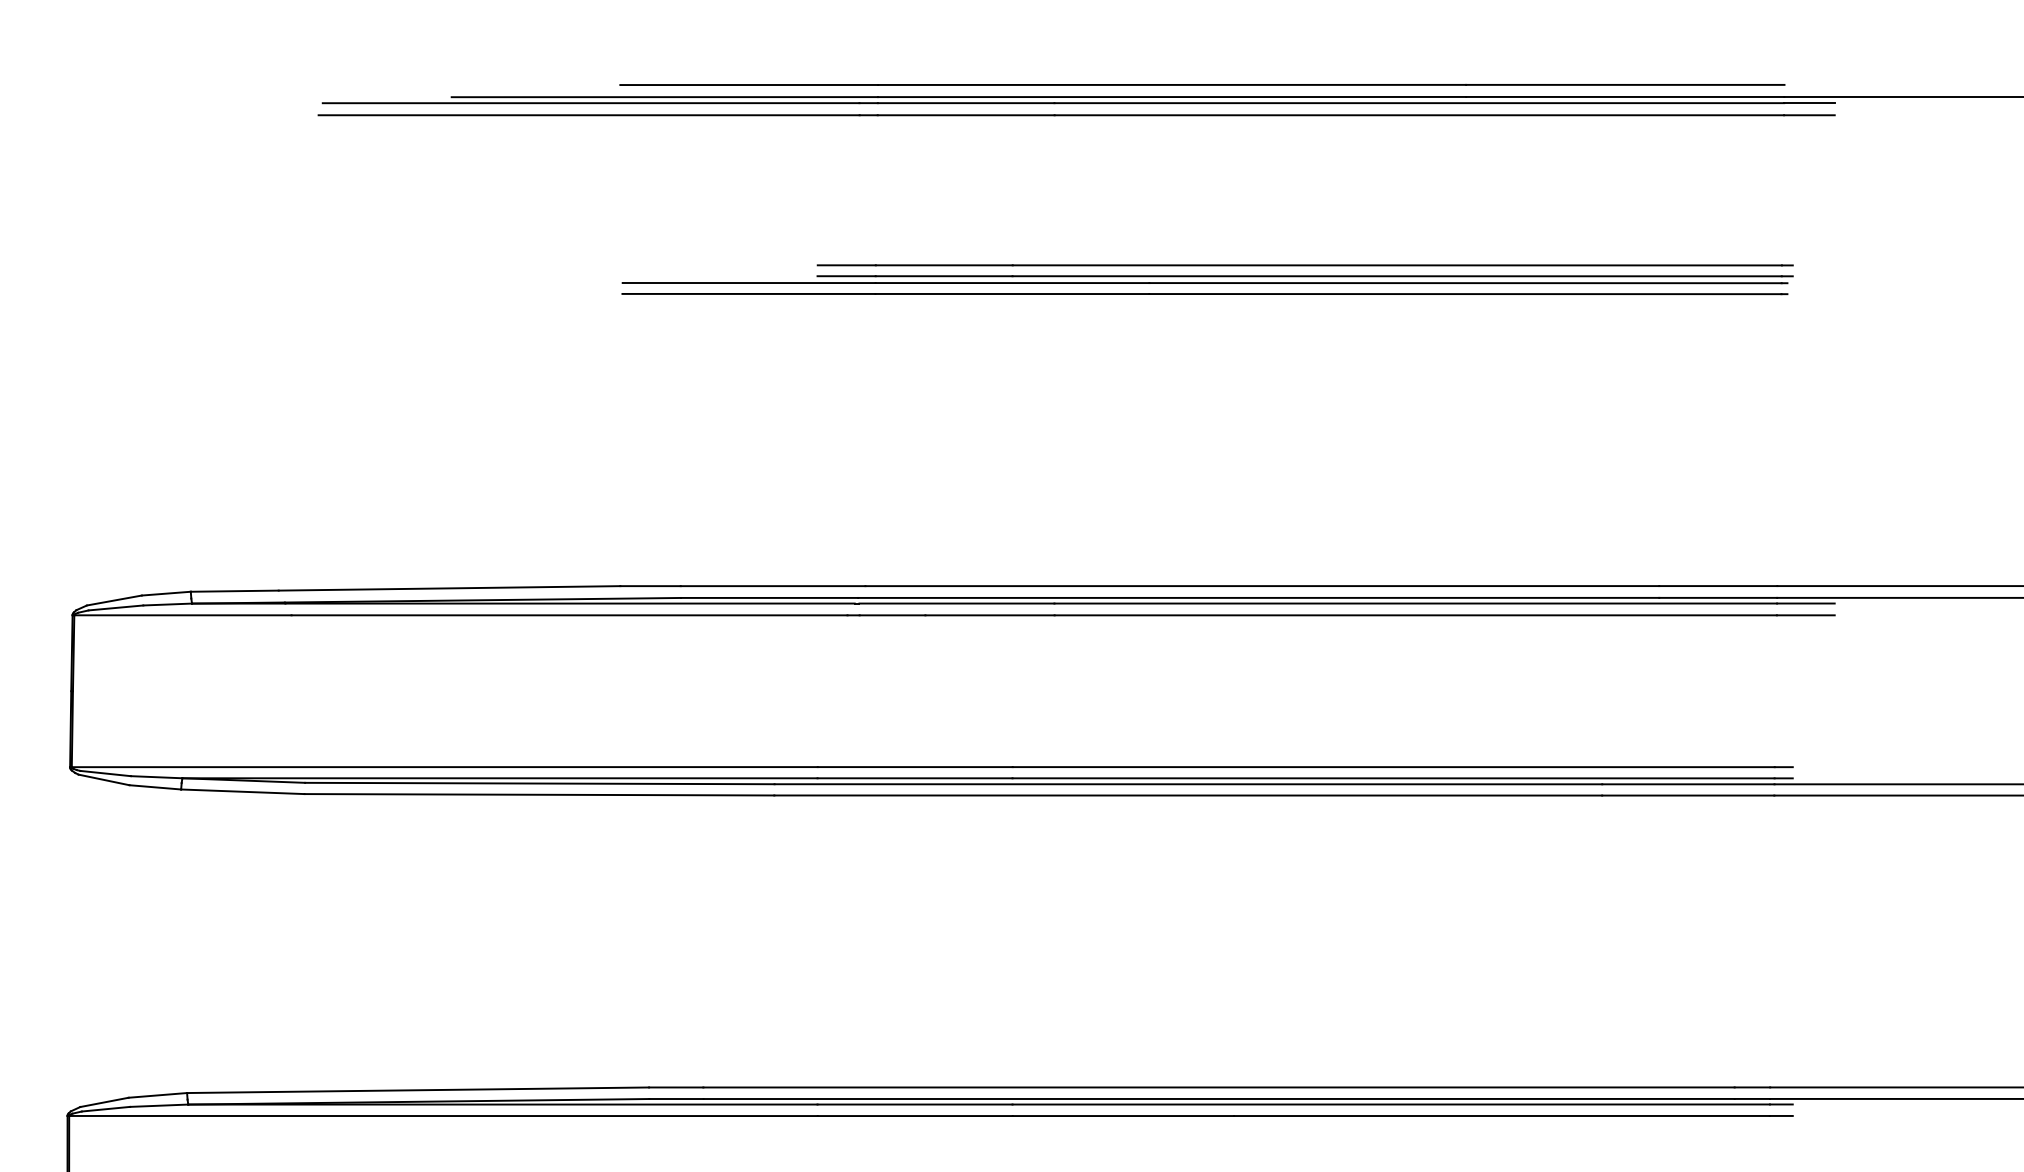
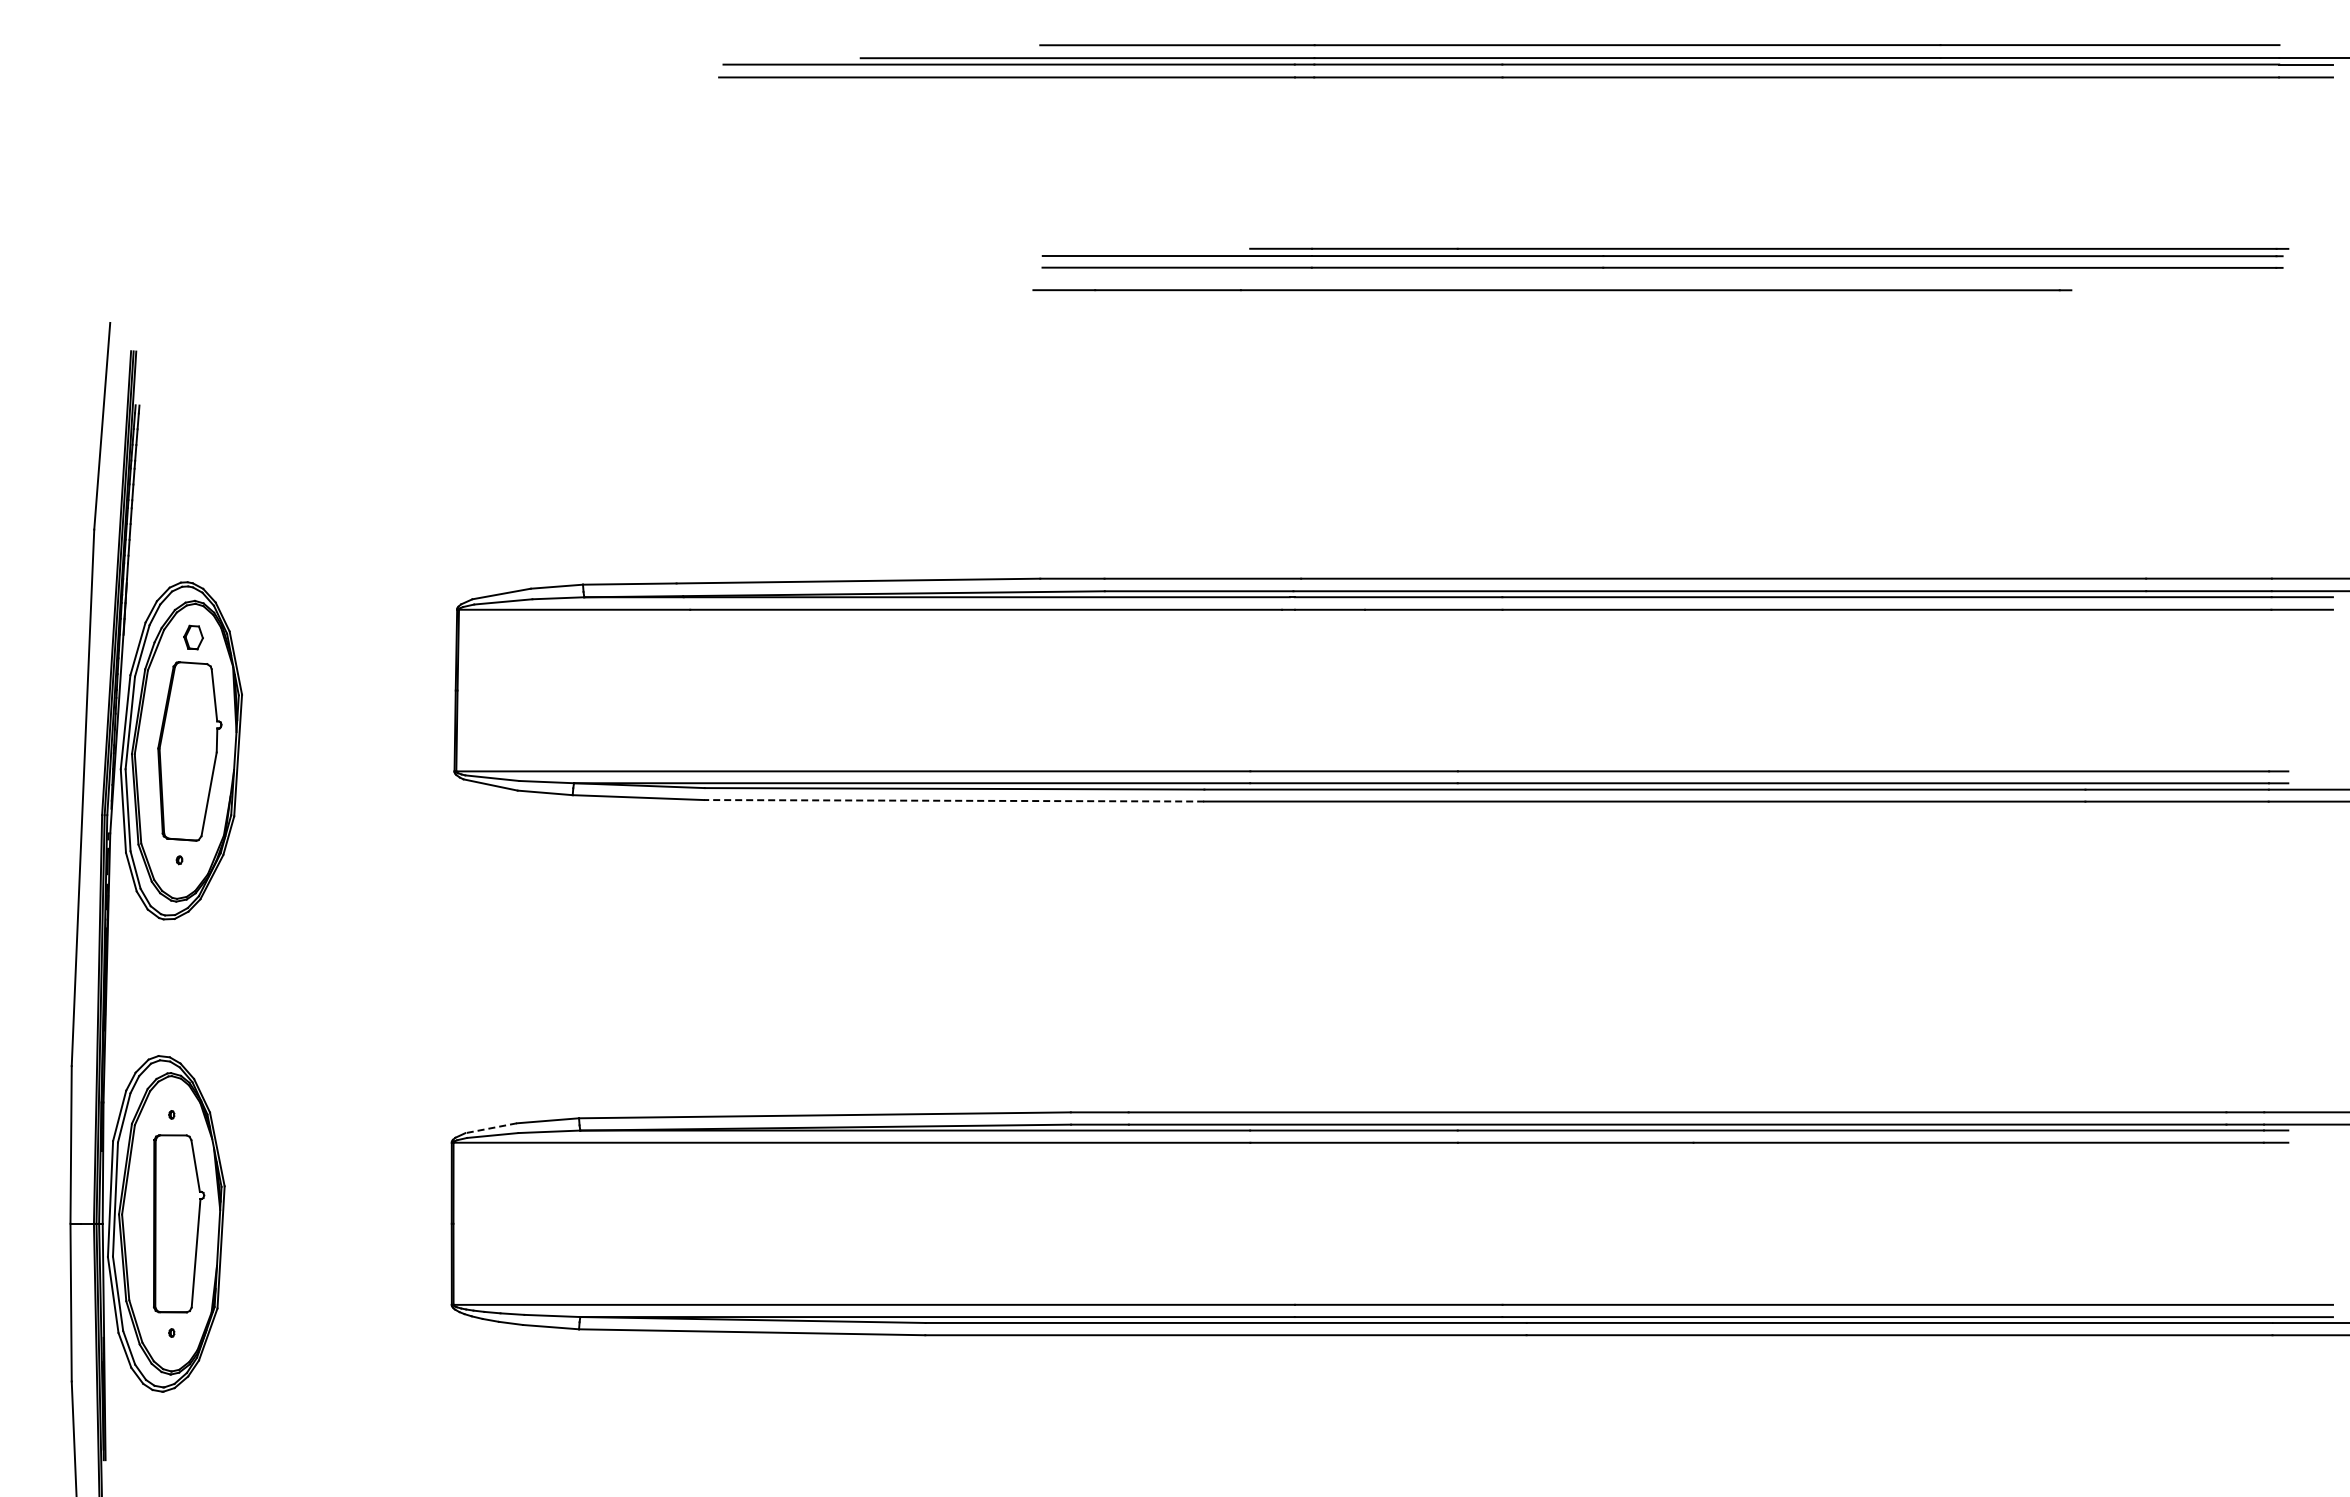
line: (1305, 265) -> (1552, 290), moved
line: (538, 794) -> (953, 800), solid -> dashed
line: (103, 1102) -> (490, 1128), solid -> dashed

